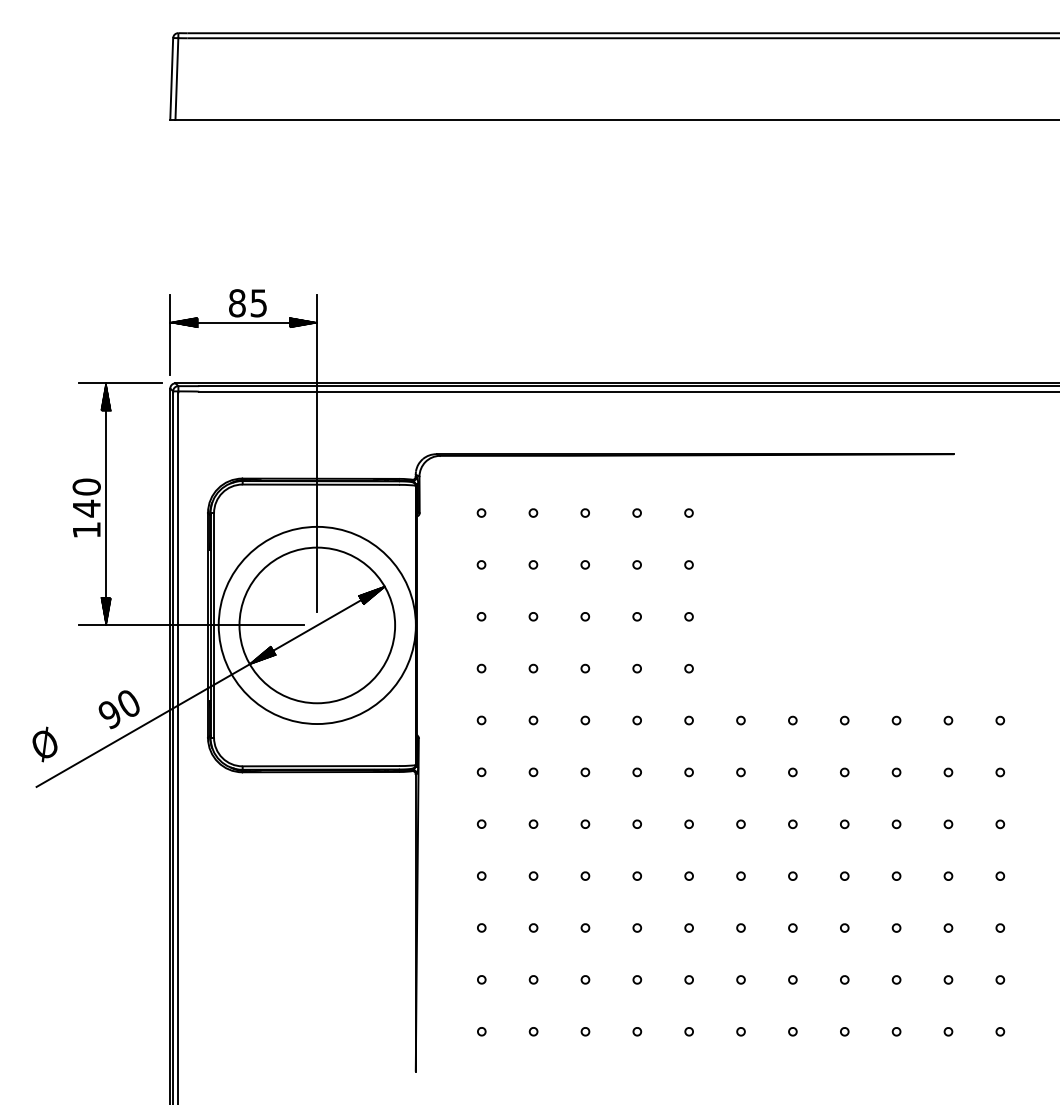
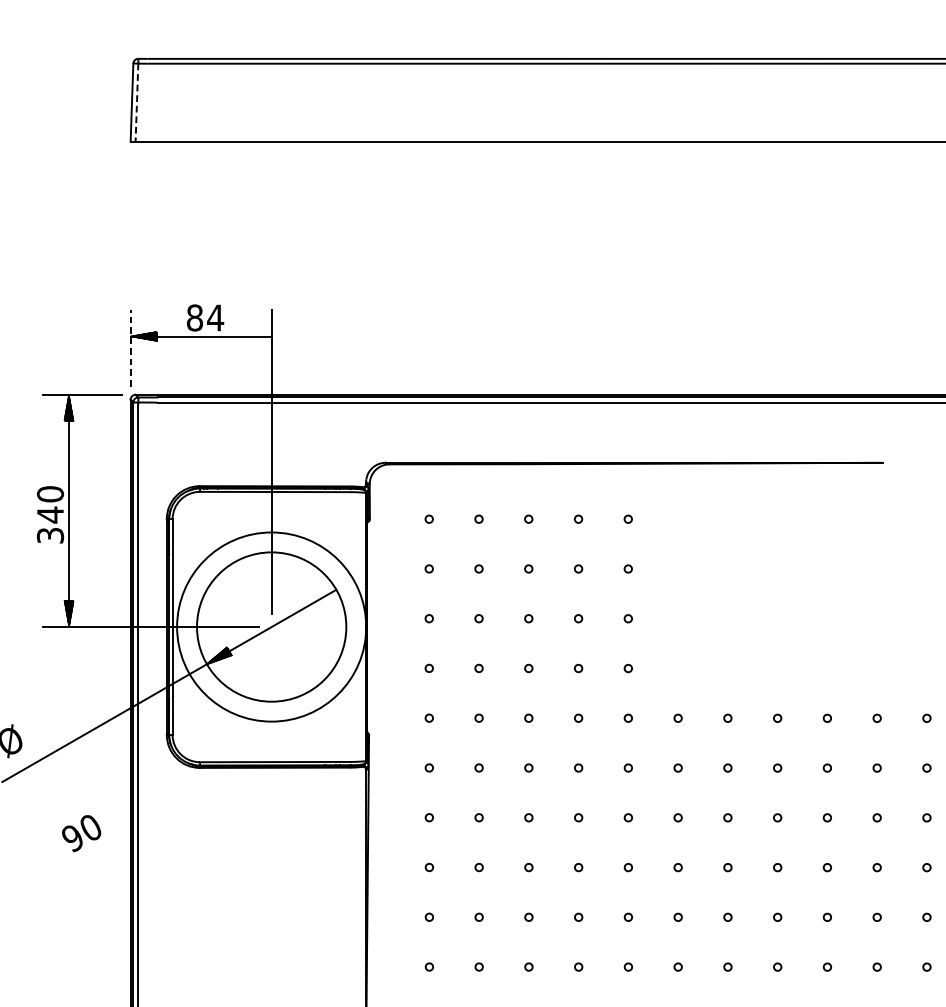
line: (176, 78) -> (136, 102), solid -> dashed
text: (258, 303) -> (215, 318), 85 -> 84
hatch: (303, 322) -> (258, 336), removed
line: (170, 334) -> (130, 347), solid -> dashed
text: (86, 530) -> (50, 535), 140 -> 340
hatch: (371, 595) -> (323, 598), removed
text: (118, 709) -> (80, 833), moved

